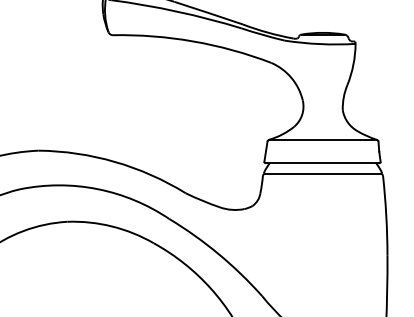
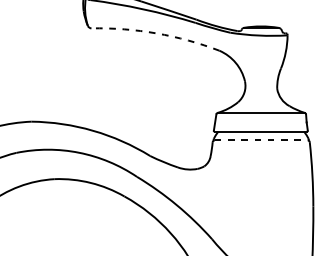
arc: (193, 41) -> (156, 33), solid -> dashed
line: (322, 173) -> (260, 140), solid -> dashed

